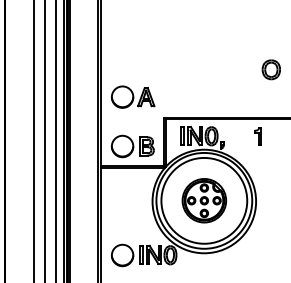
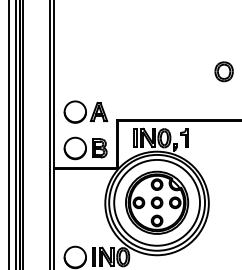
part: (133, 96) -> (86, 111), moved
part: (257, 136) -> (184, 138), moved
part: (204, 200) -> (157, 202), size x1.43

